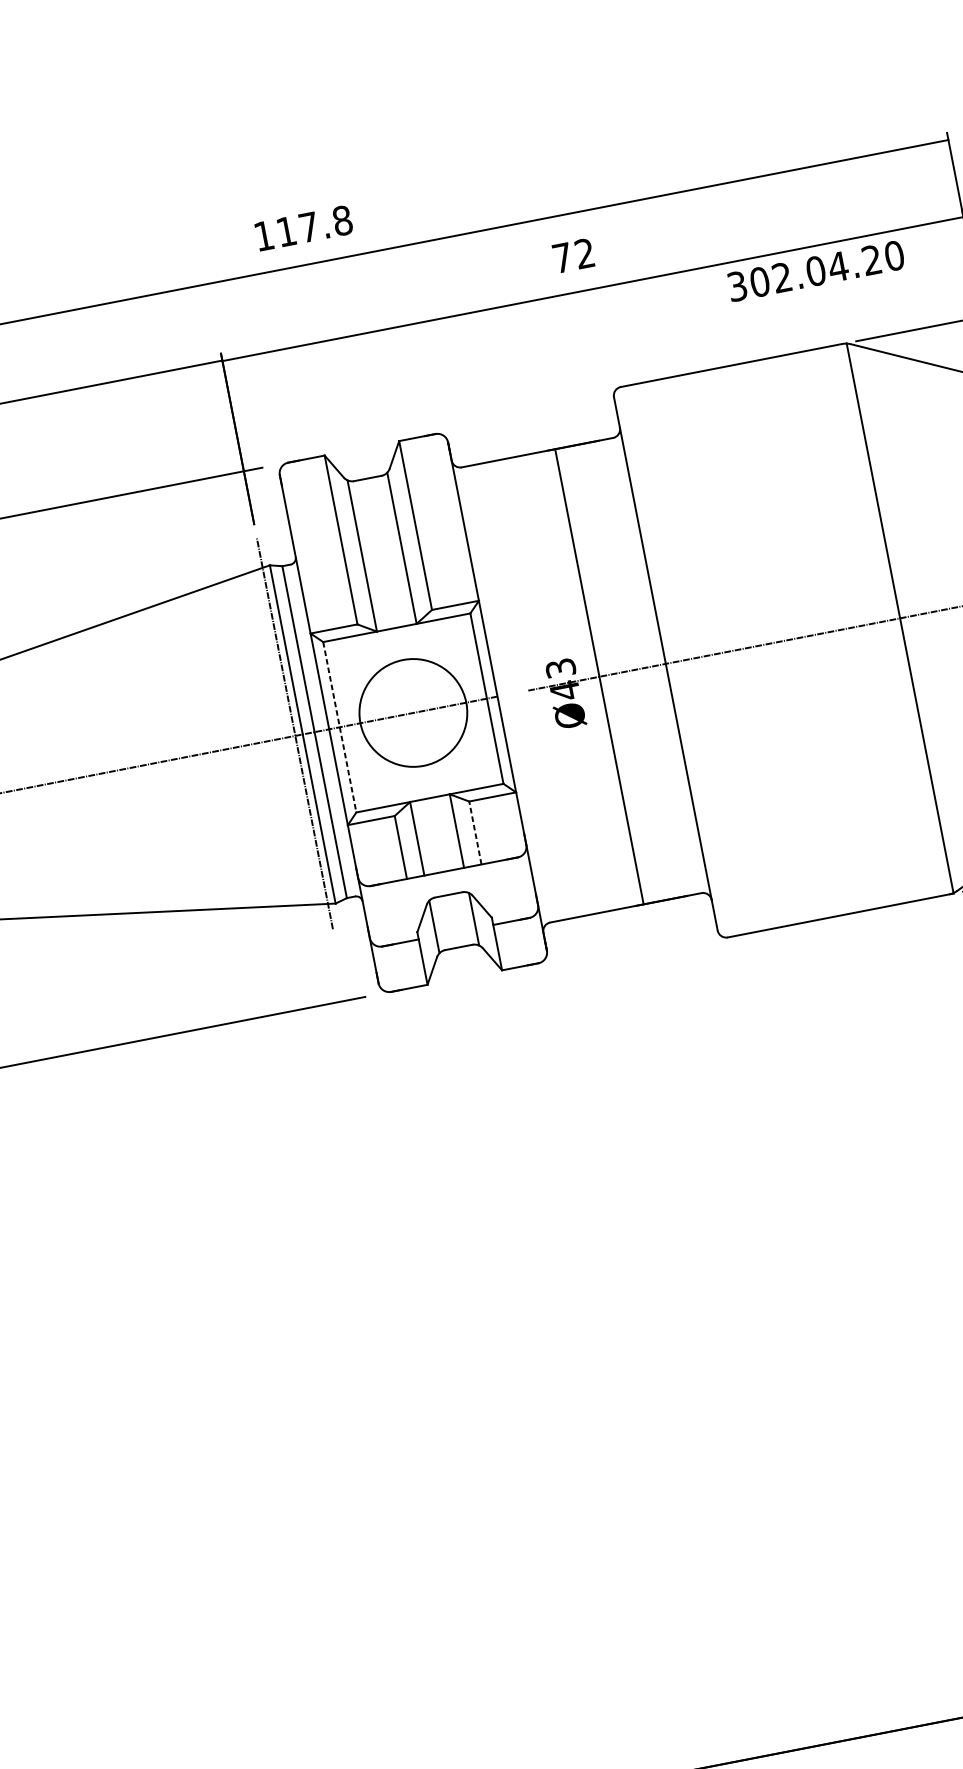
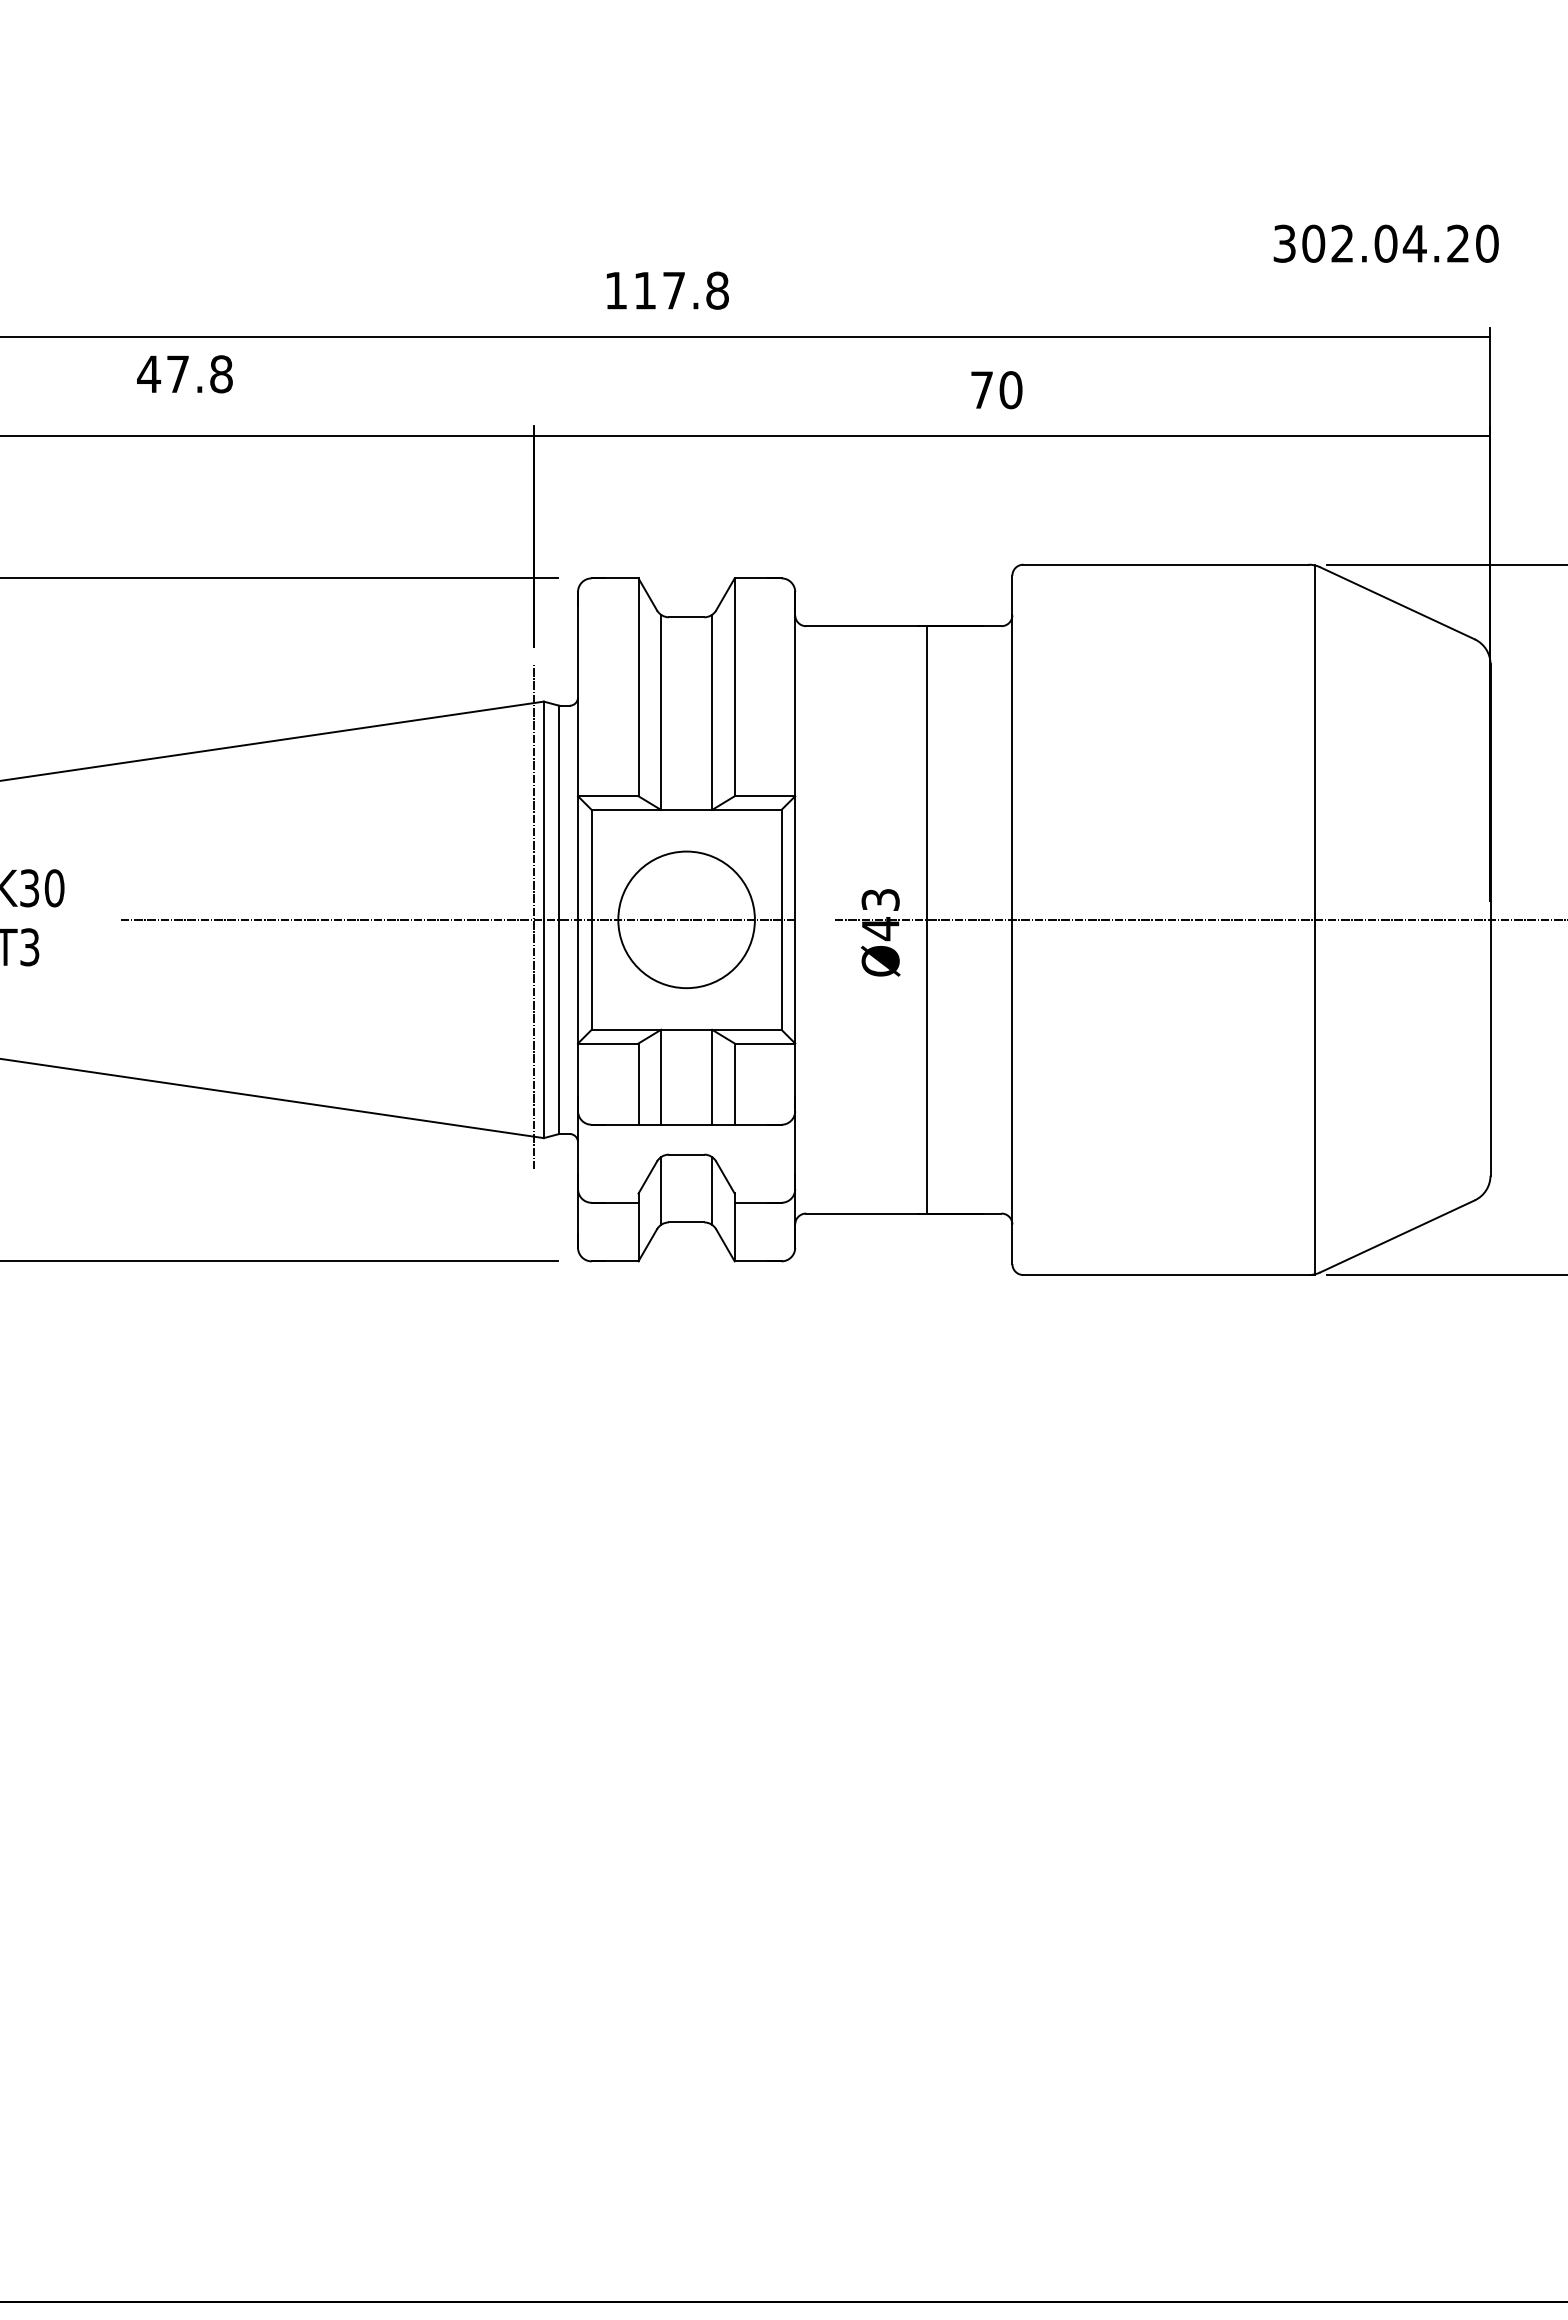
text: (584, 253) -> (1010, 390), 72 -> 70
text: (815, 271) -> (1385, 243), moved
line: (339, 727) -> (591, 919), dashed -> solid
line: (475, 833) -> (734, 1084), dashed -> solid

